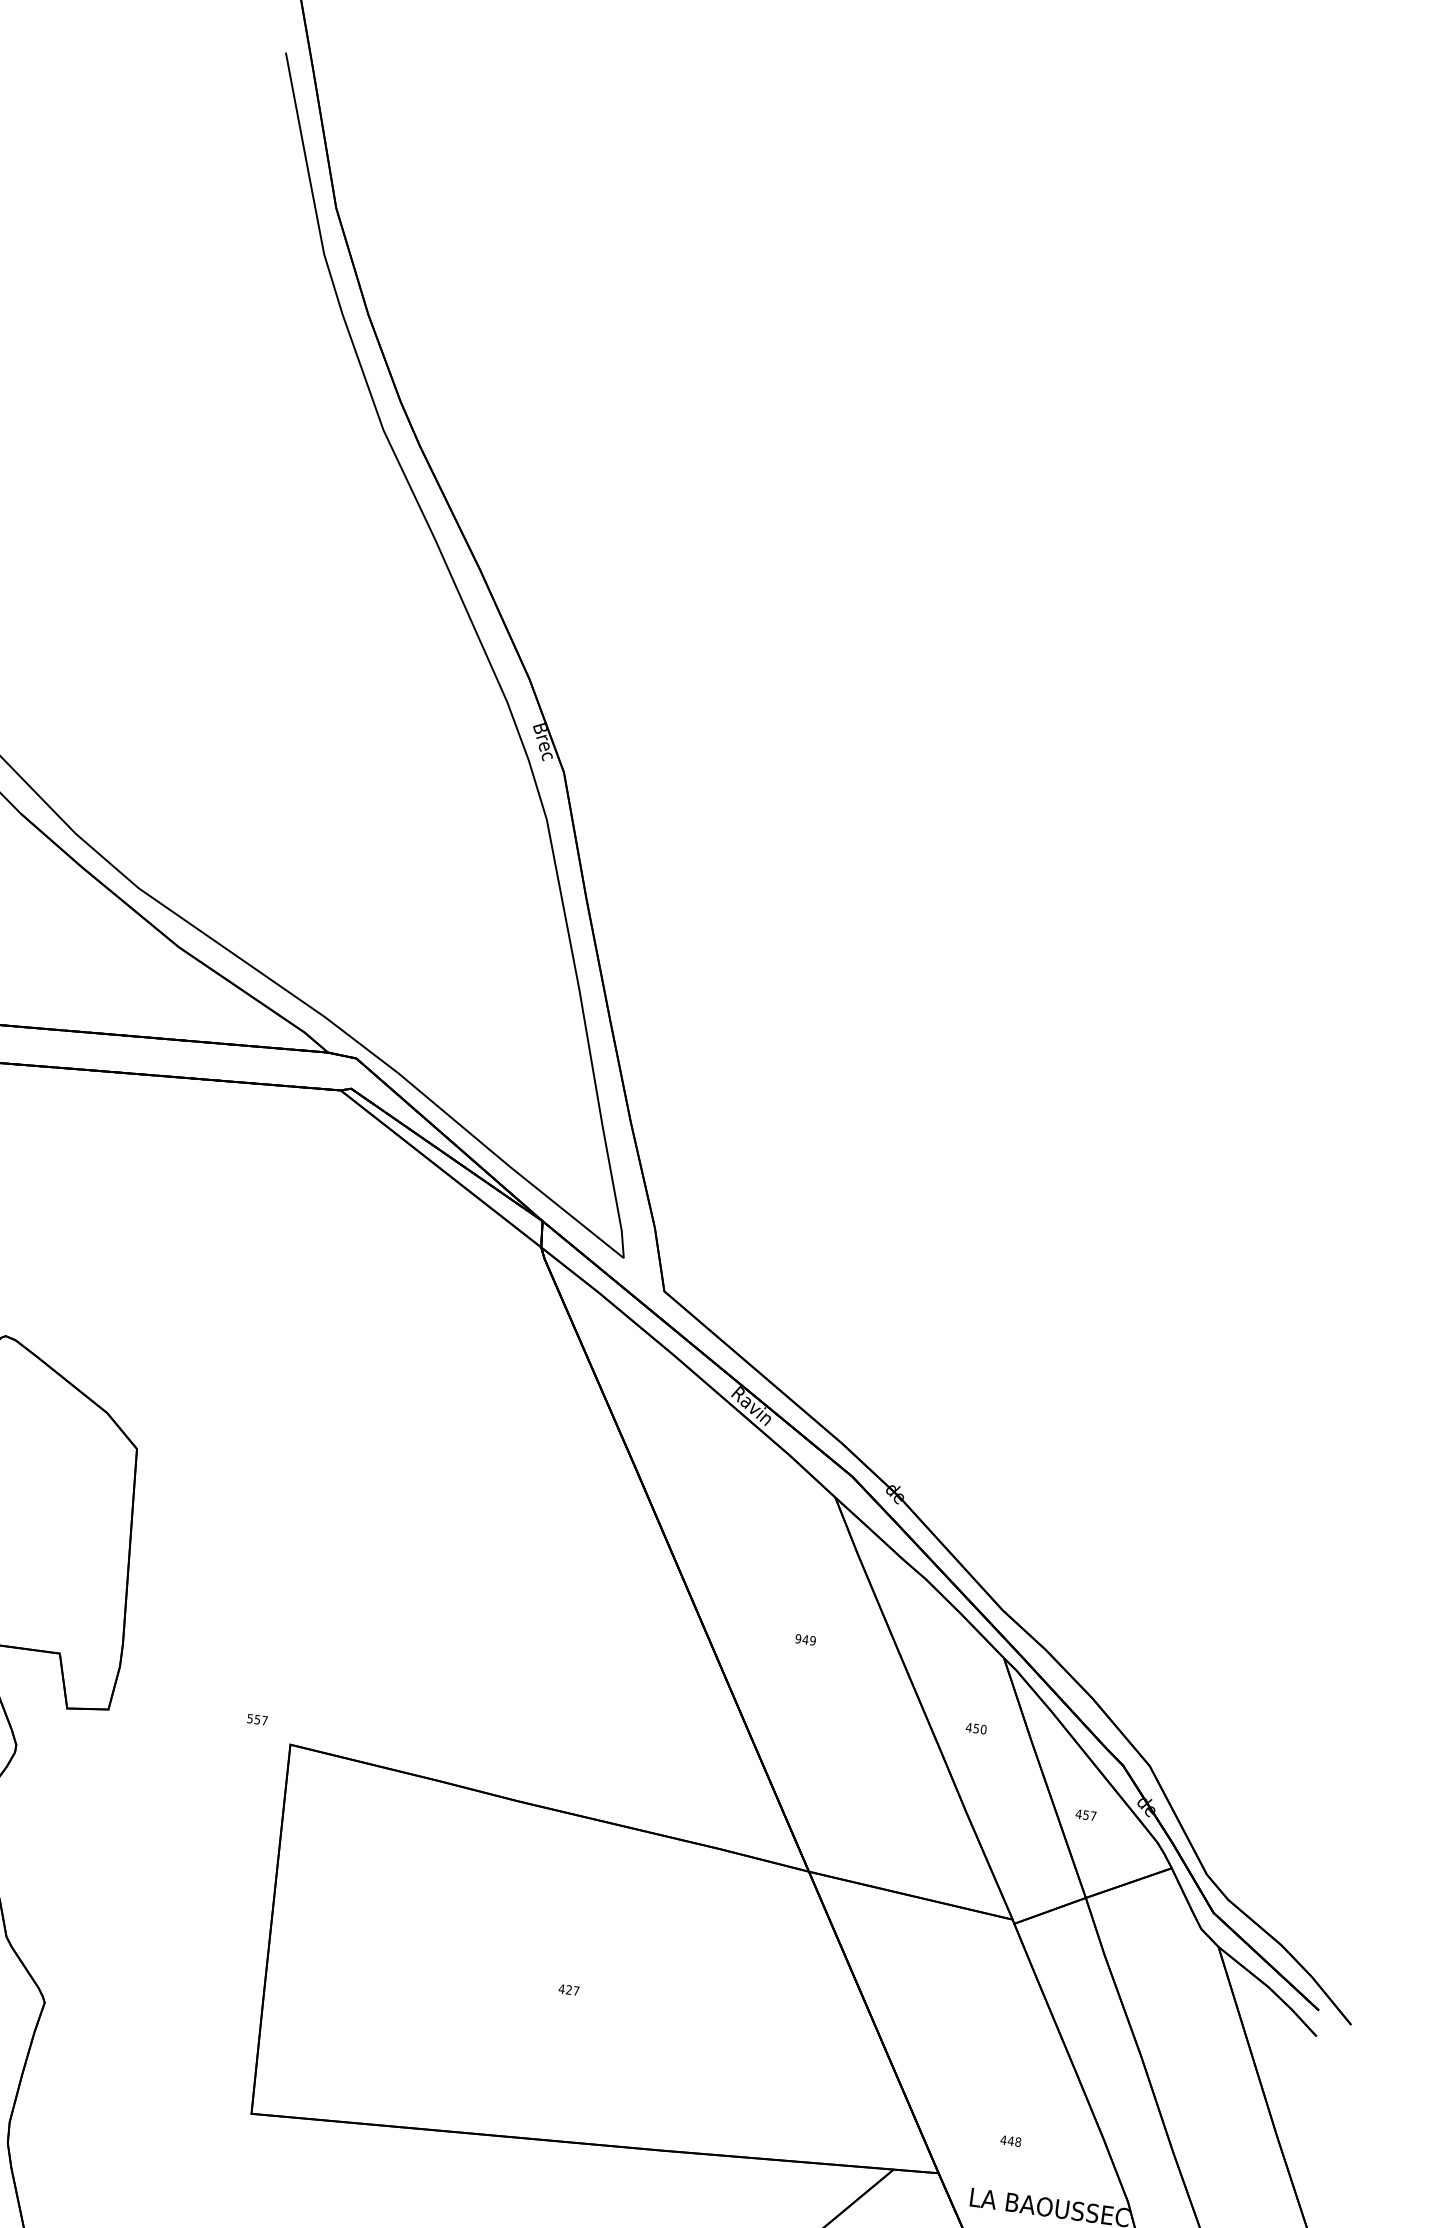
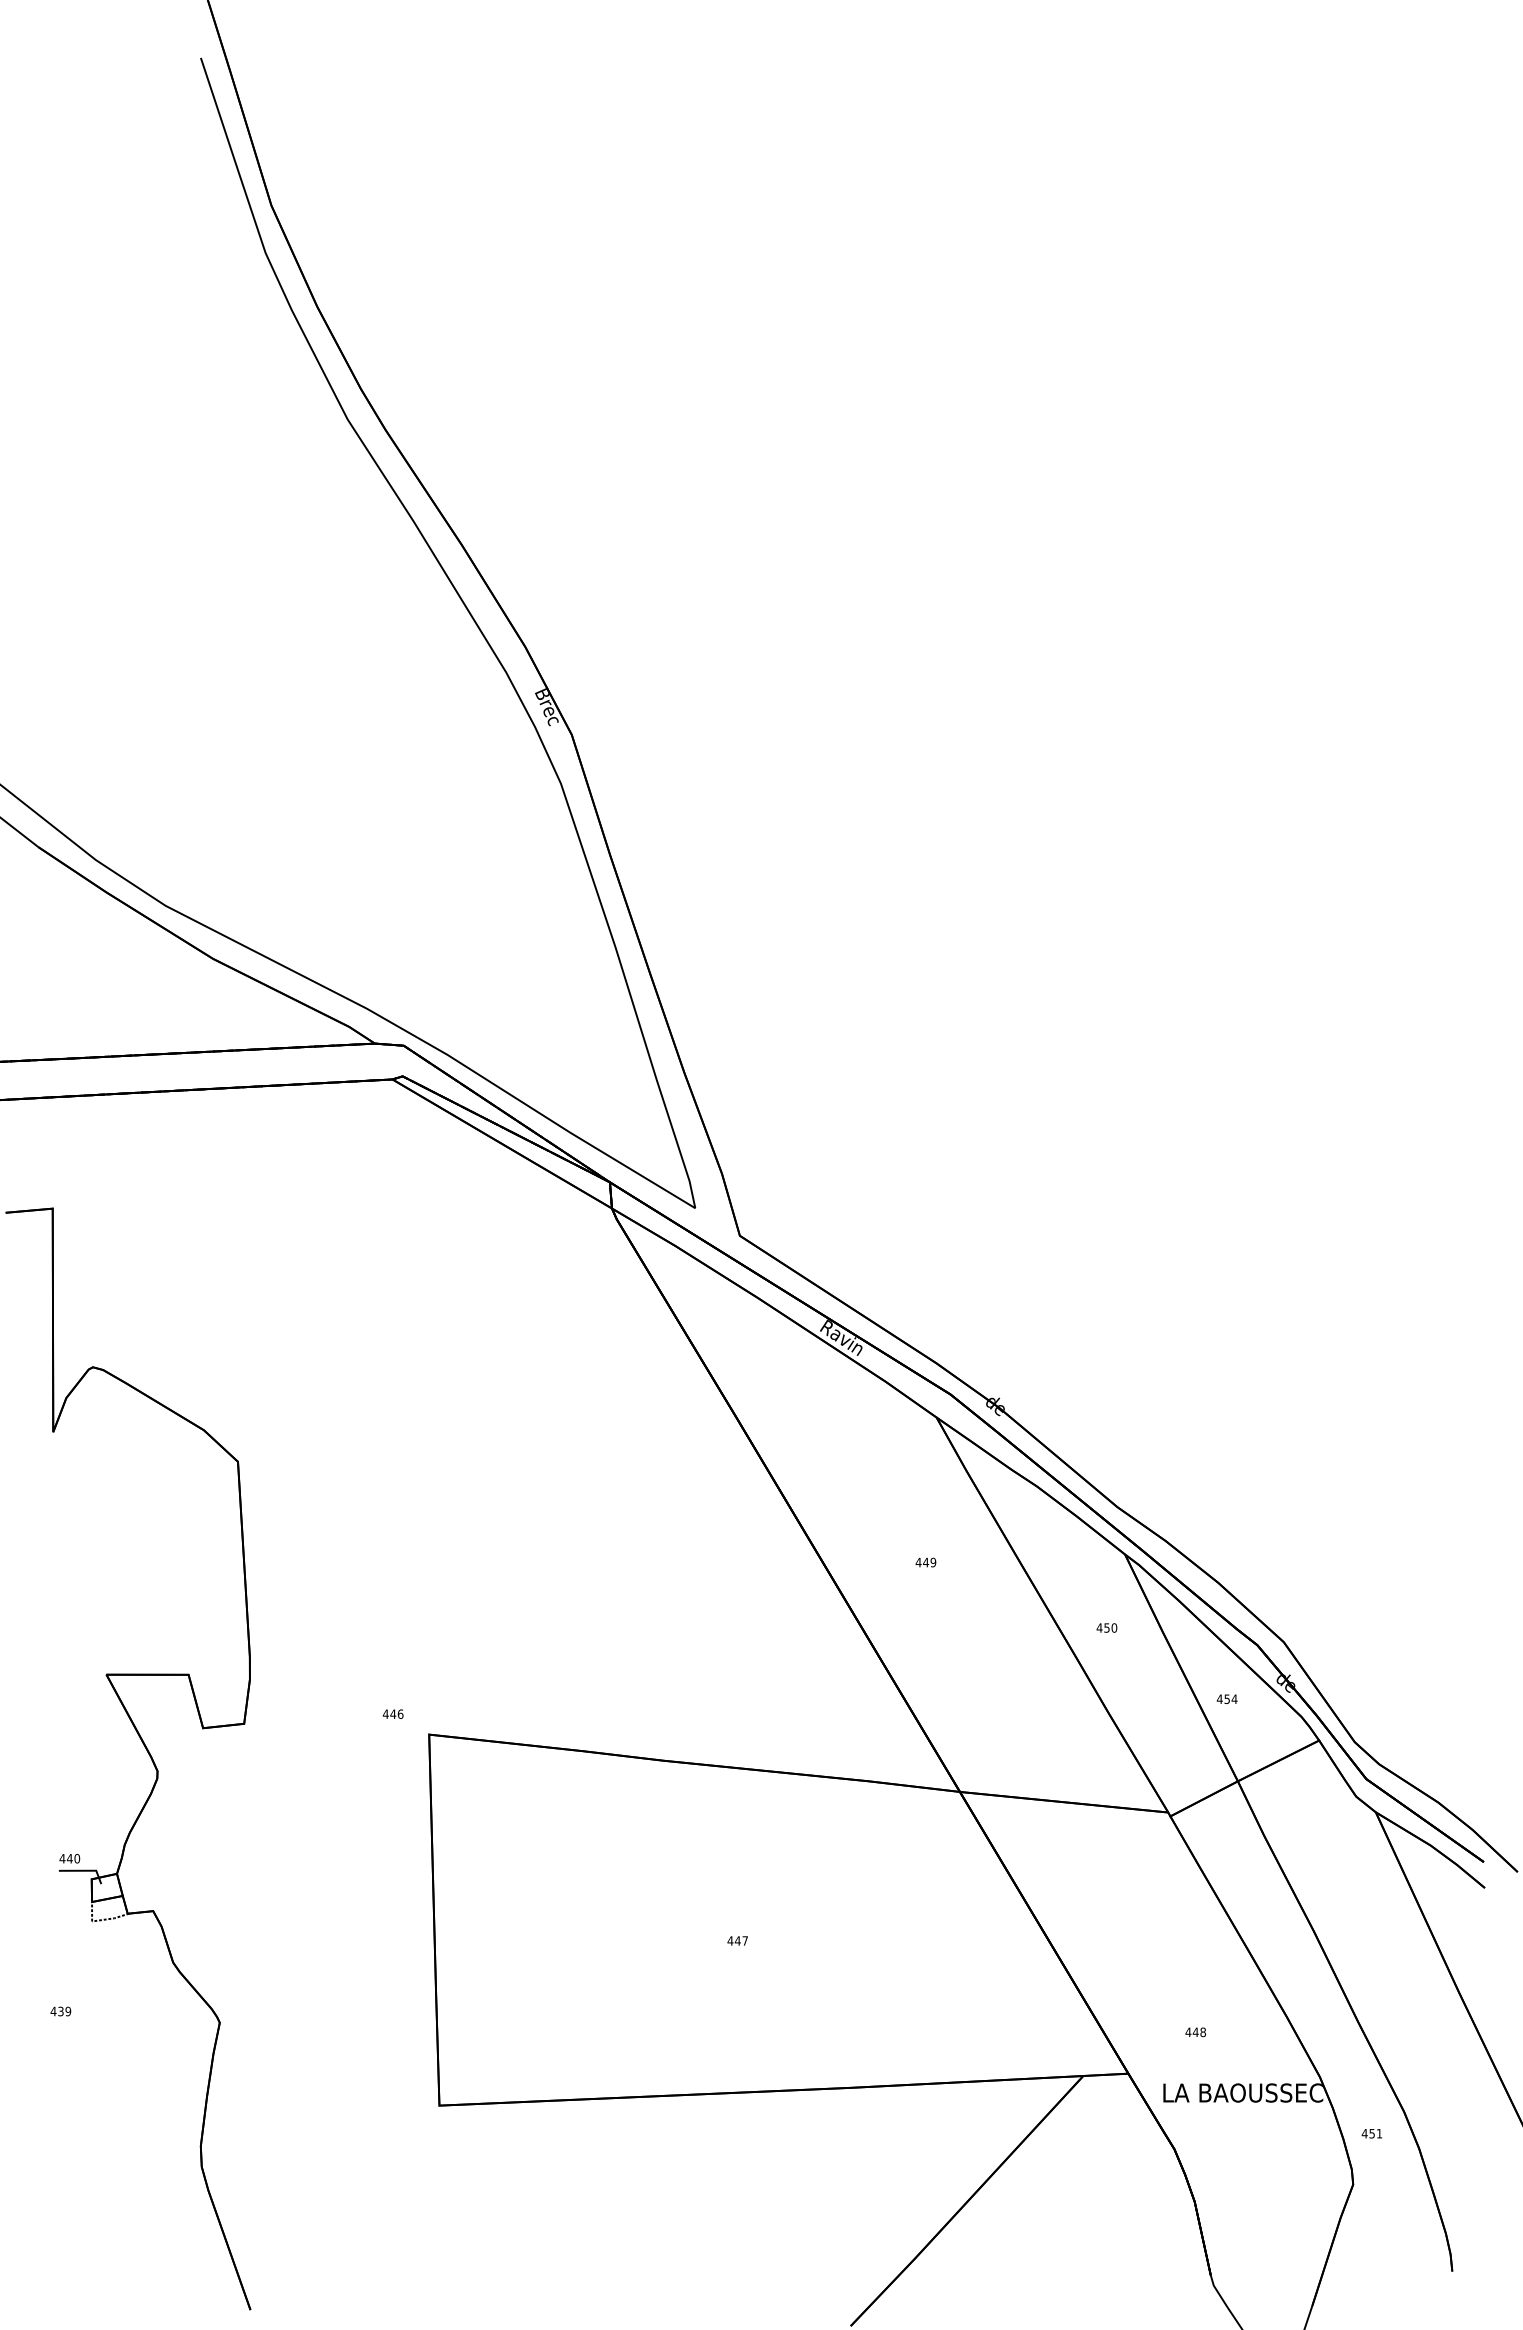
text: (798, 1638) -> (918, 1562), 949 -> 449
text: (256, 1719) -> (392, 1714), 557 -> 446
text: (1093, 1815) -> (1234, 1698), 457 -> 454
text: (568, 1989) -> (737, 1940), 427 -> 447

